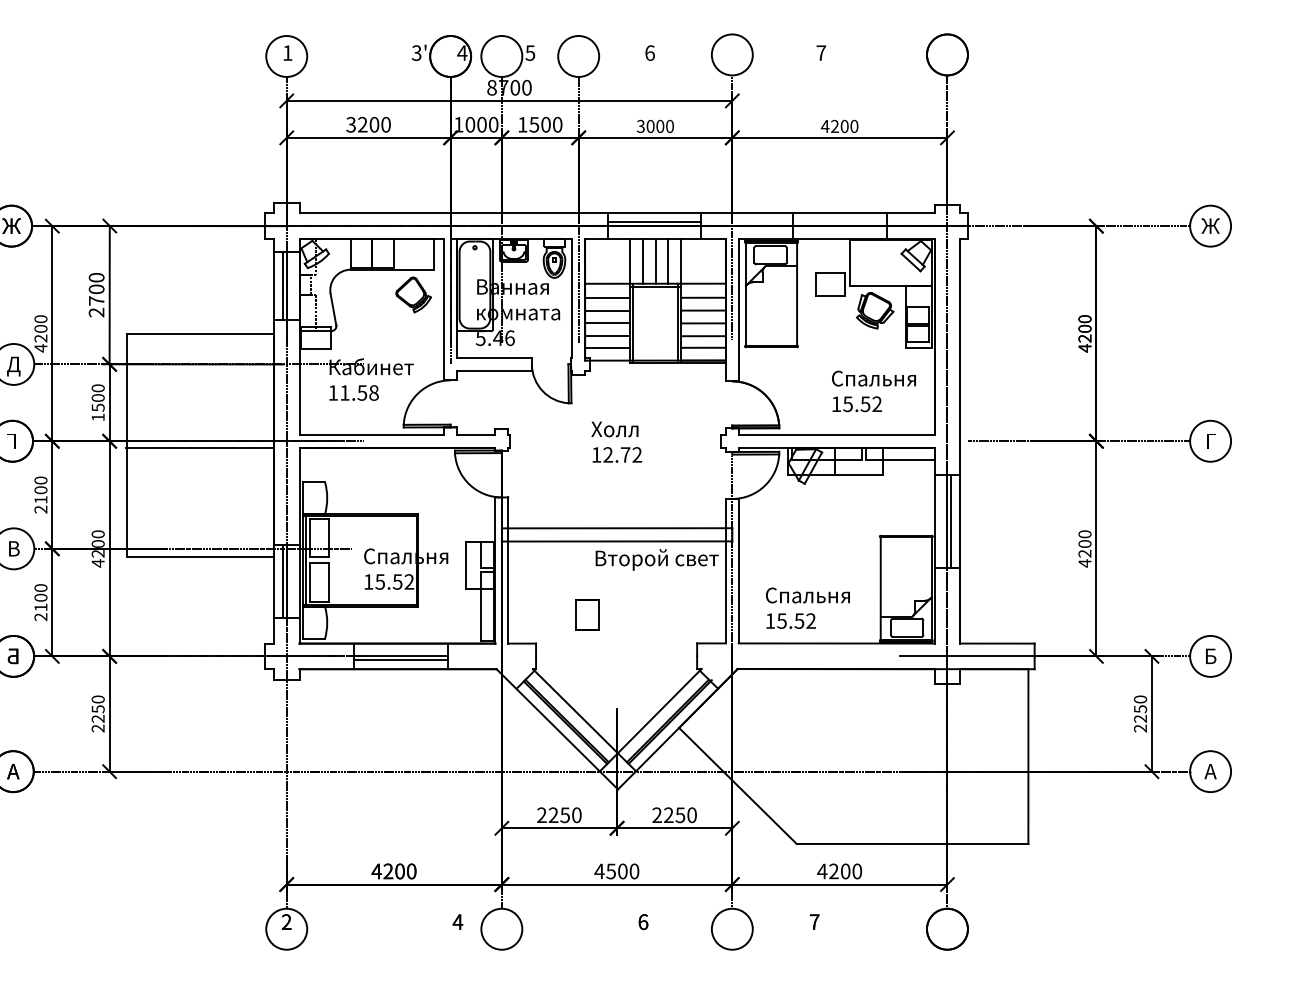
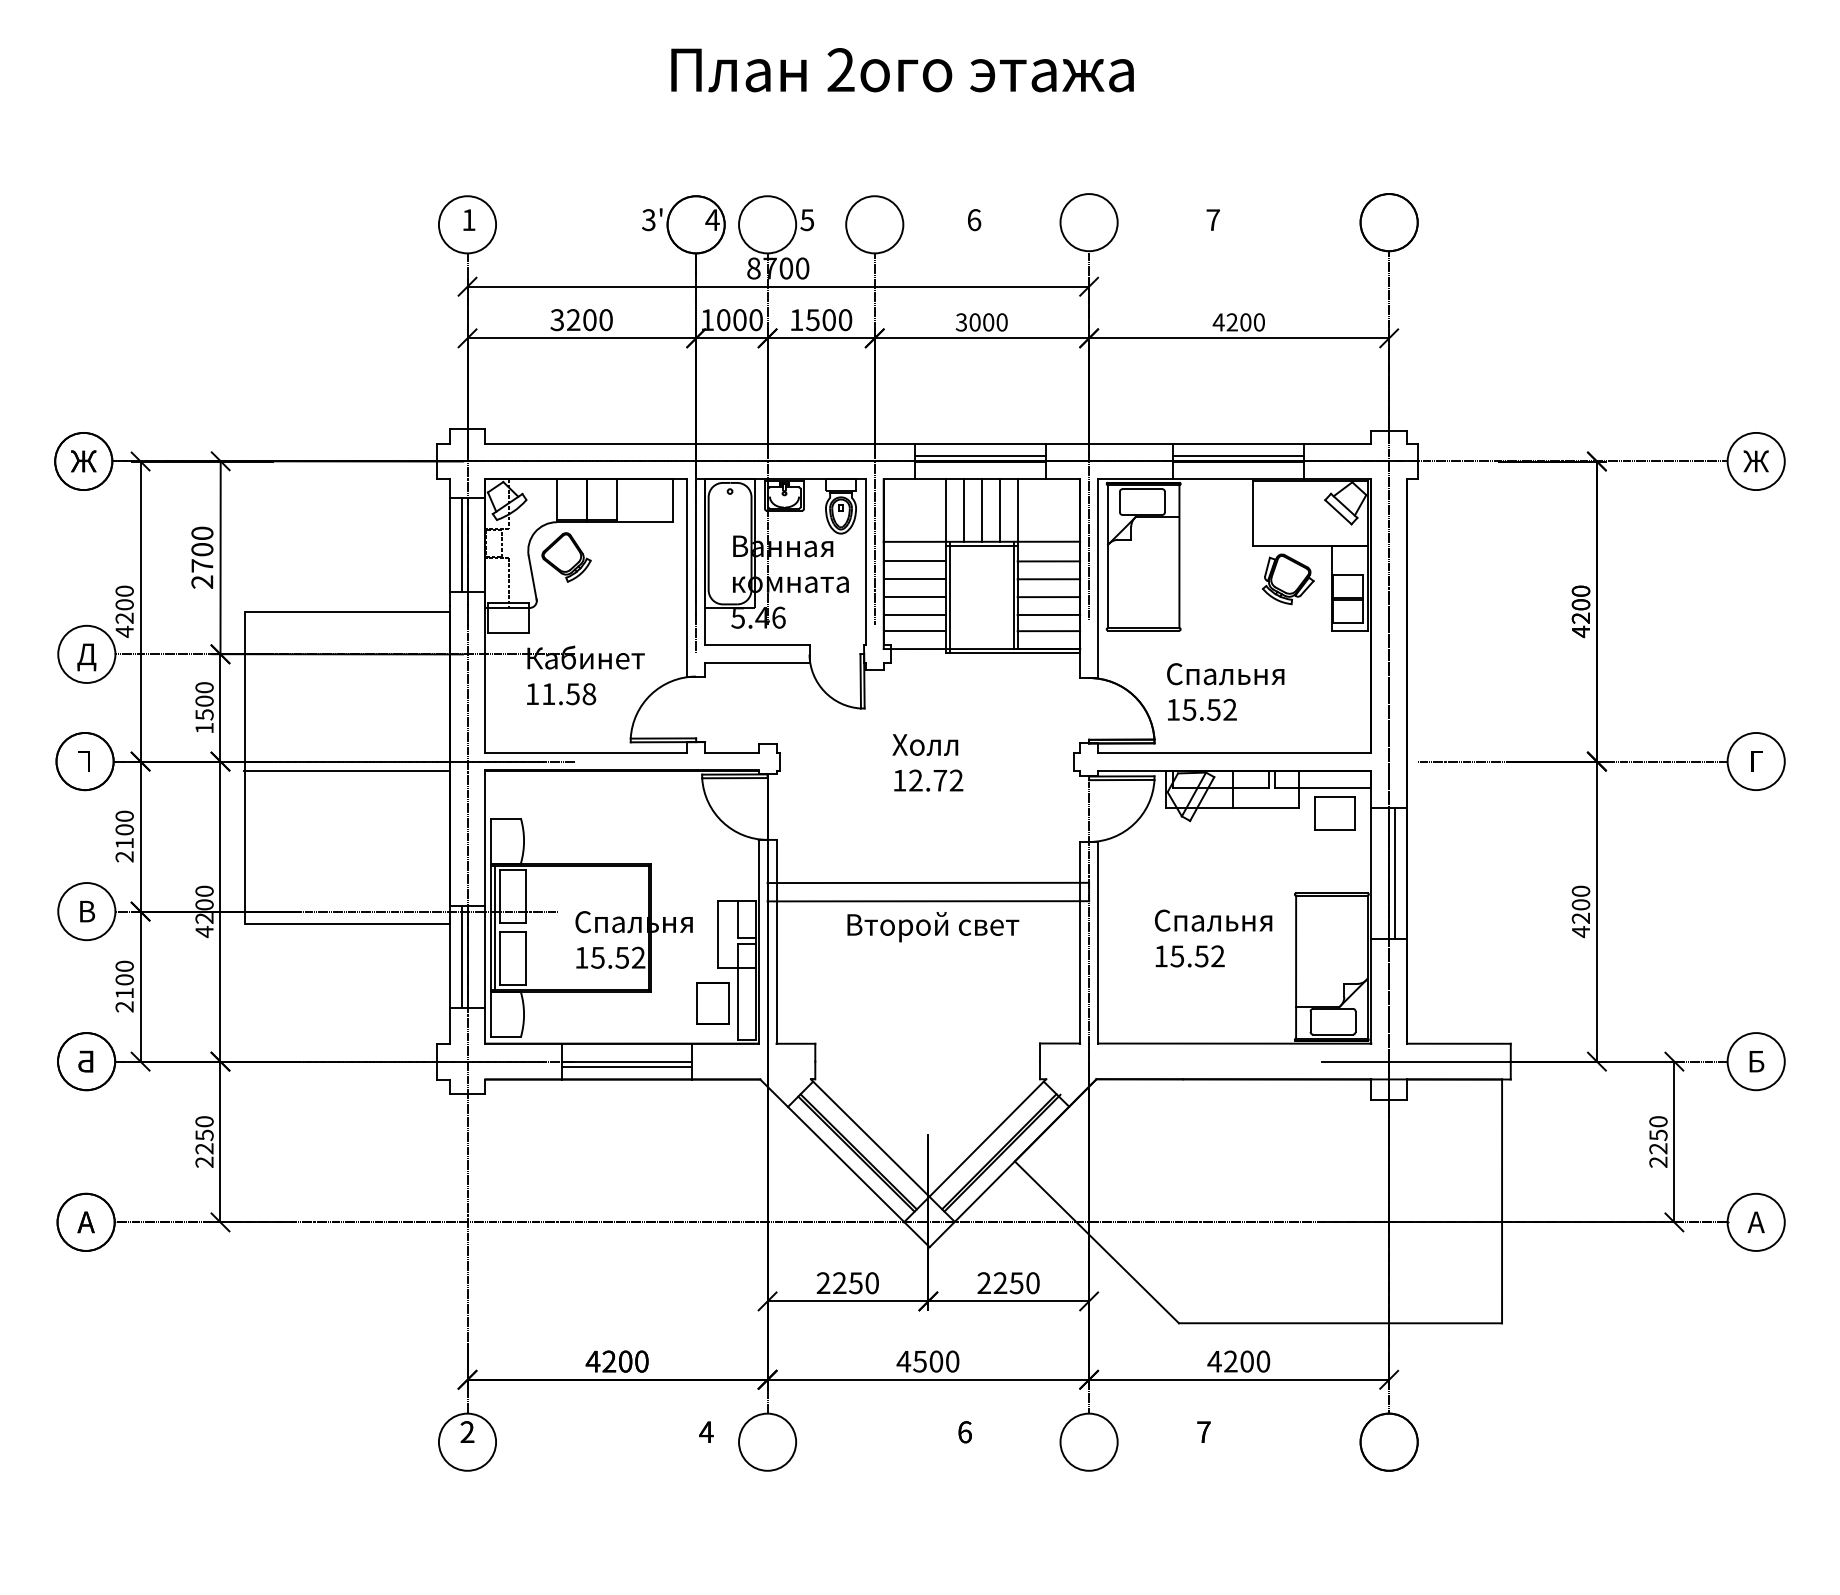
line: (839, 221) -> (1238, 455), added
part: (830, 284) -> (1334, 813), moved
part: (413, 294) -> (566, 557), moved
text: (873, 391) -> (1225, 691), moved
text: (657, 560) -> (933, 927), moved
text: (807, 608) -> (1213, 938), moved
part: (587, 614) -> (712, 1003), moved

